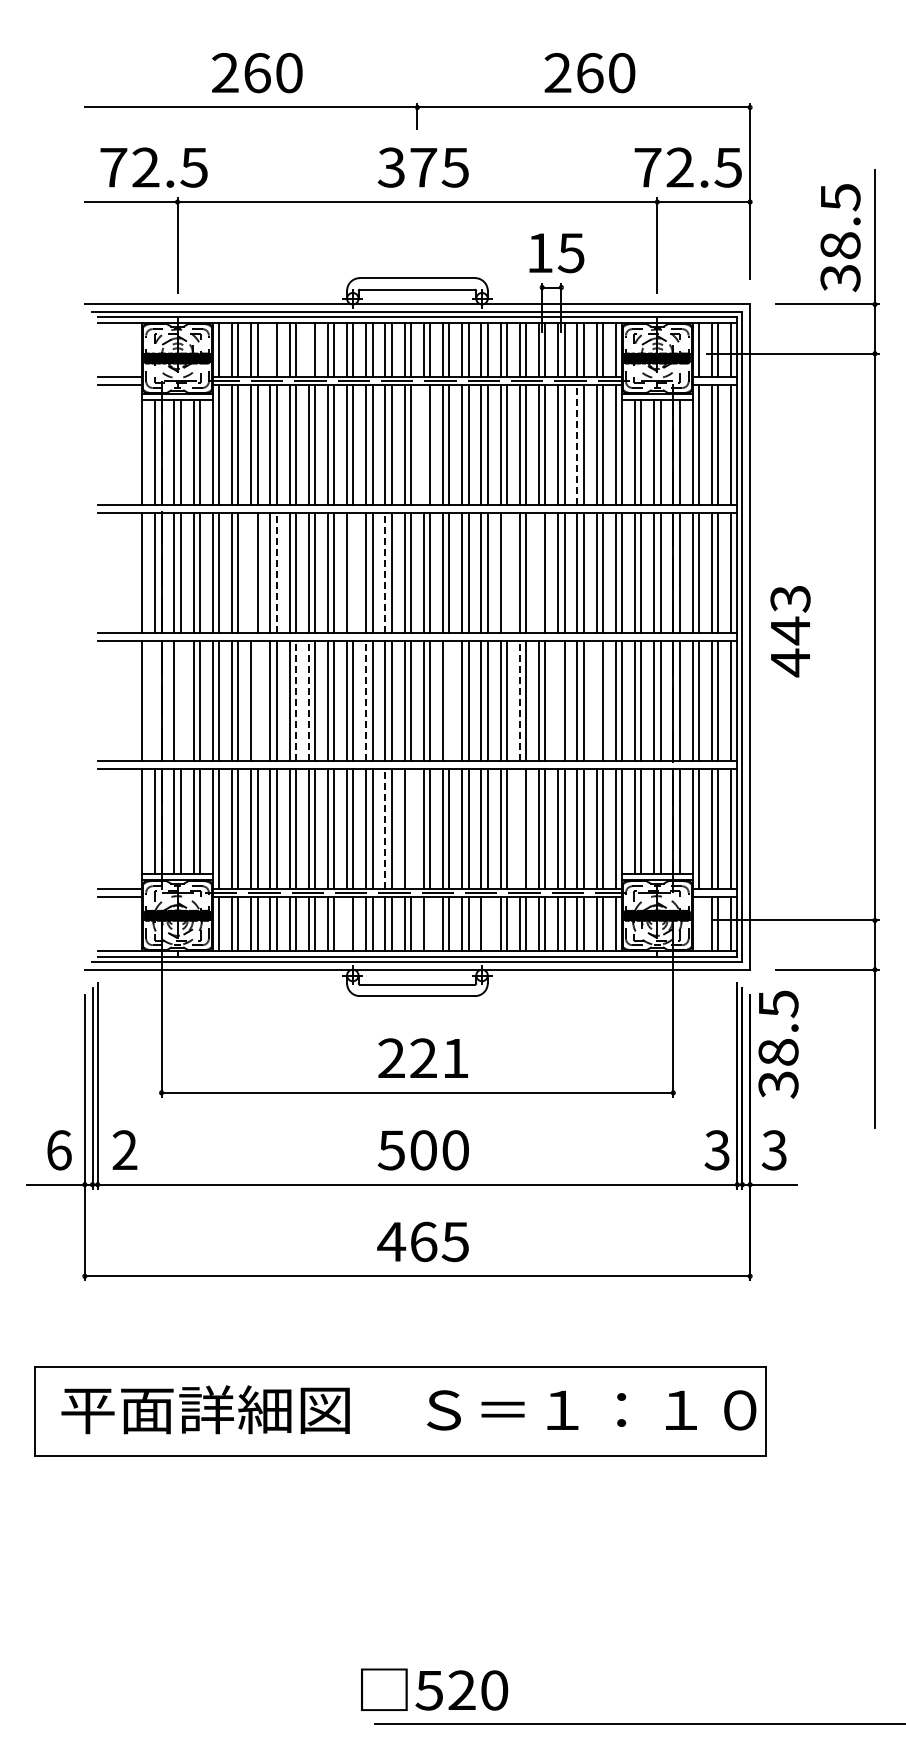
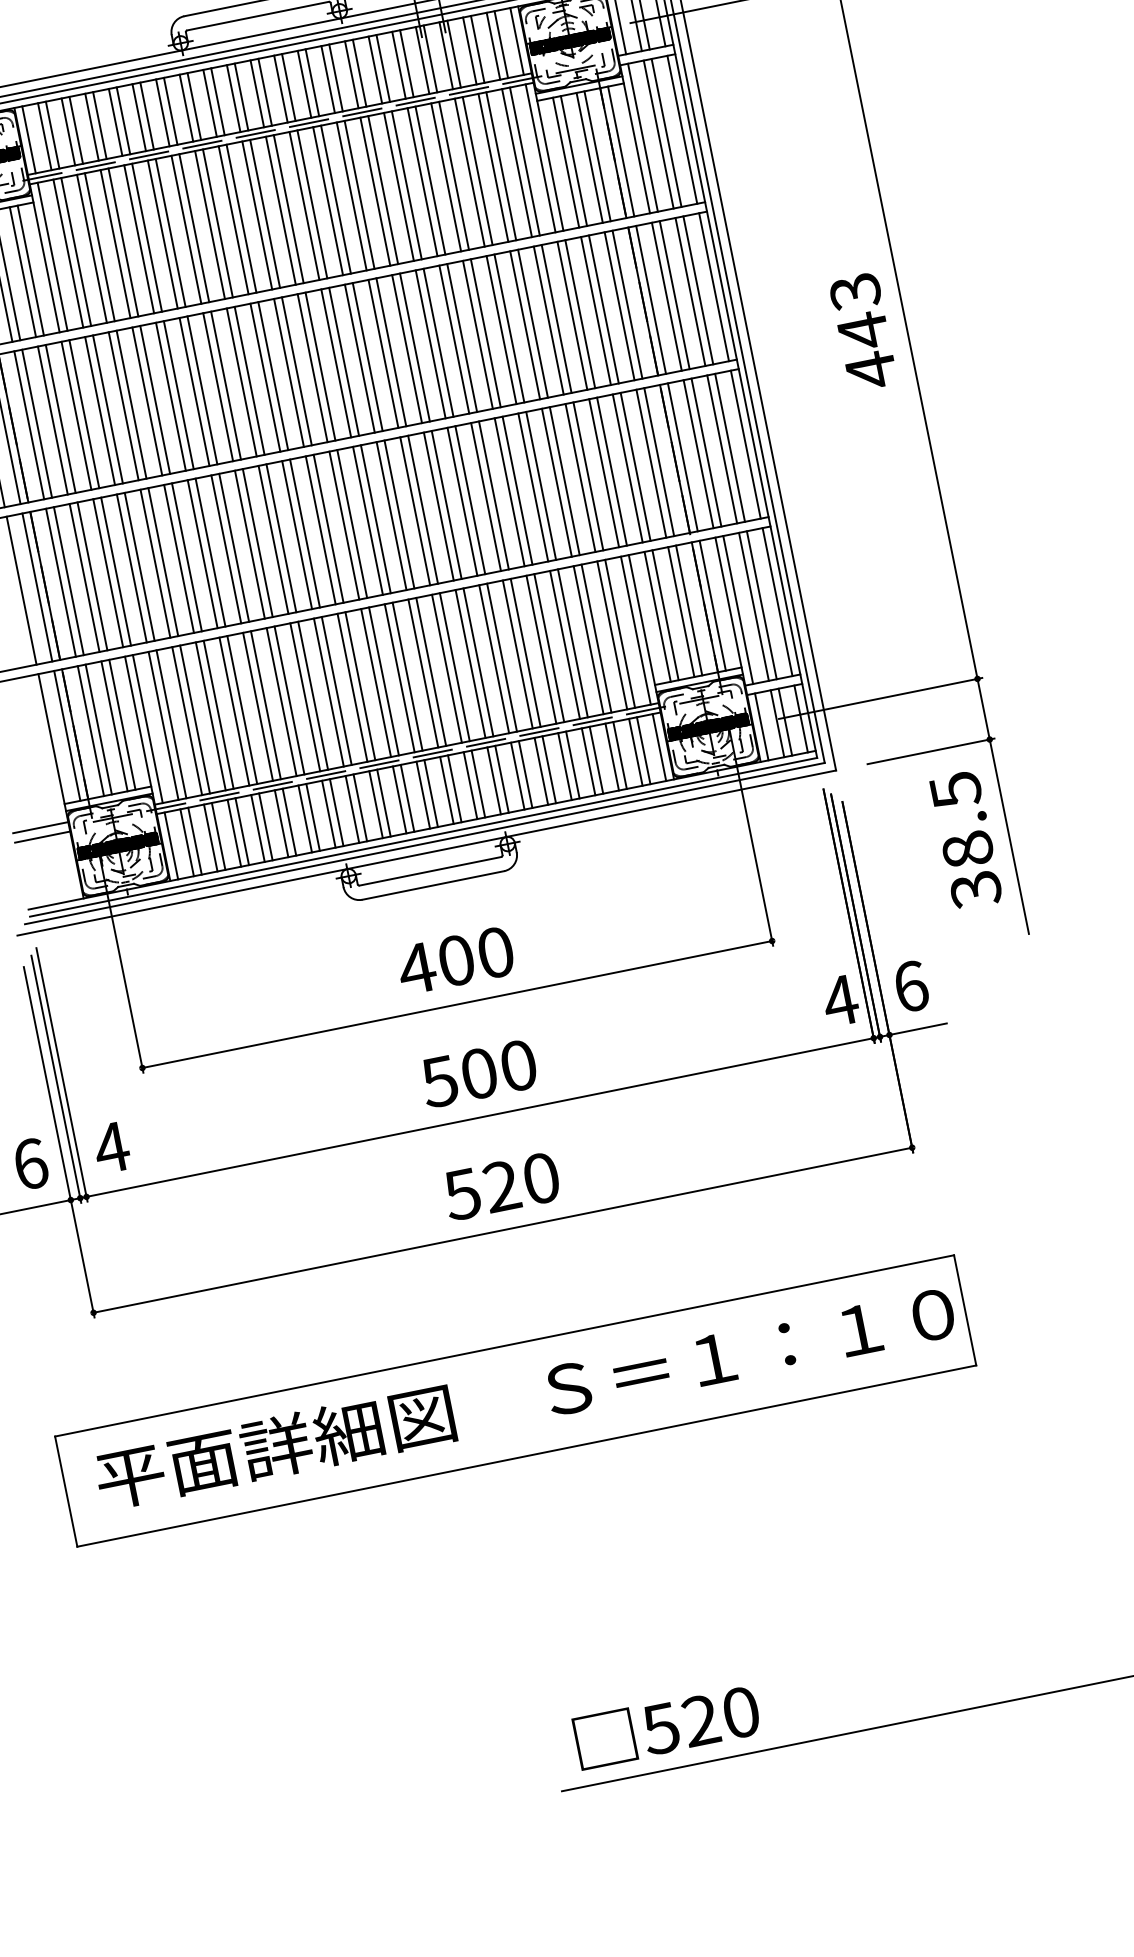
line: (270, 350) -> (92, 127), added
line: (308, 350) -> (139, 118), added
line: (577, 444) -> (493, 166), dashed -> solid
line: (423, 445) -> (304, 206), added
line: (276, 572) -> (154, 399), dashed -> solid
line: (385, 572) -> (288, 372), dashed -> solid
line: (251, 573) -> (124, 406), added
line: (353, 573) -> (249, 381), added
line: (507, 573) -> (439, 343), added
line: (538, 573) -> (477, 335), added
text: (790, 631) -> (863, 331), moved
line: (155, 700) -> (37, 586), added
line: (180, 700) -> (68, 580), added
line: (257, 700) -> (163, 561), added
line: (295, 700) -> (209, 551), dashed -> solid
line: (308, 700) -> (225, 548), dashed -> solid
line: (366, 700) -> (297, 534), dashed -> solid
line: (449, 700) -> (399, 513), added
line: (519, 700) -> (485, 496), dashed -> solid
line: (558, 700) -> (533, 486), added
line: (596, 700) -> (580, 477), added
line: (385, 828) -> (352, 687), dashed -> solid
line: (411, 828) -> (384, 680), added
line: (519, 828) -> (517, 653), added
line: (347, 923) -> (329, 813), added
line: (430, 923) -> (431, 792), added
line: (487, 923) -> (501, 778), added
line: (698, 923) -> (761, 726), added
text: (778, 1044) -> (965, 840), moved
text: (422, 1058) -> (455, 960), 221 -> 400
text: (124, 1149) -> (110, 1146), 2 -> 4
text: (716, 1150) -> (839, 1001), 3 -> 4
text: (774, 1150) -> (910, 986), 3 -> 6
text: (422, 1241) -> (500, 1186), 465 -> 520
text: (434, 1689) -> (666, 1726), moved

